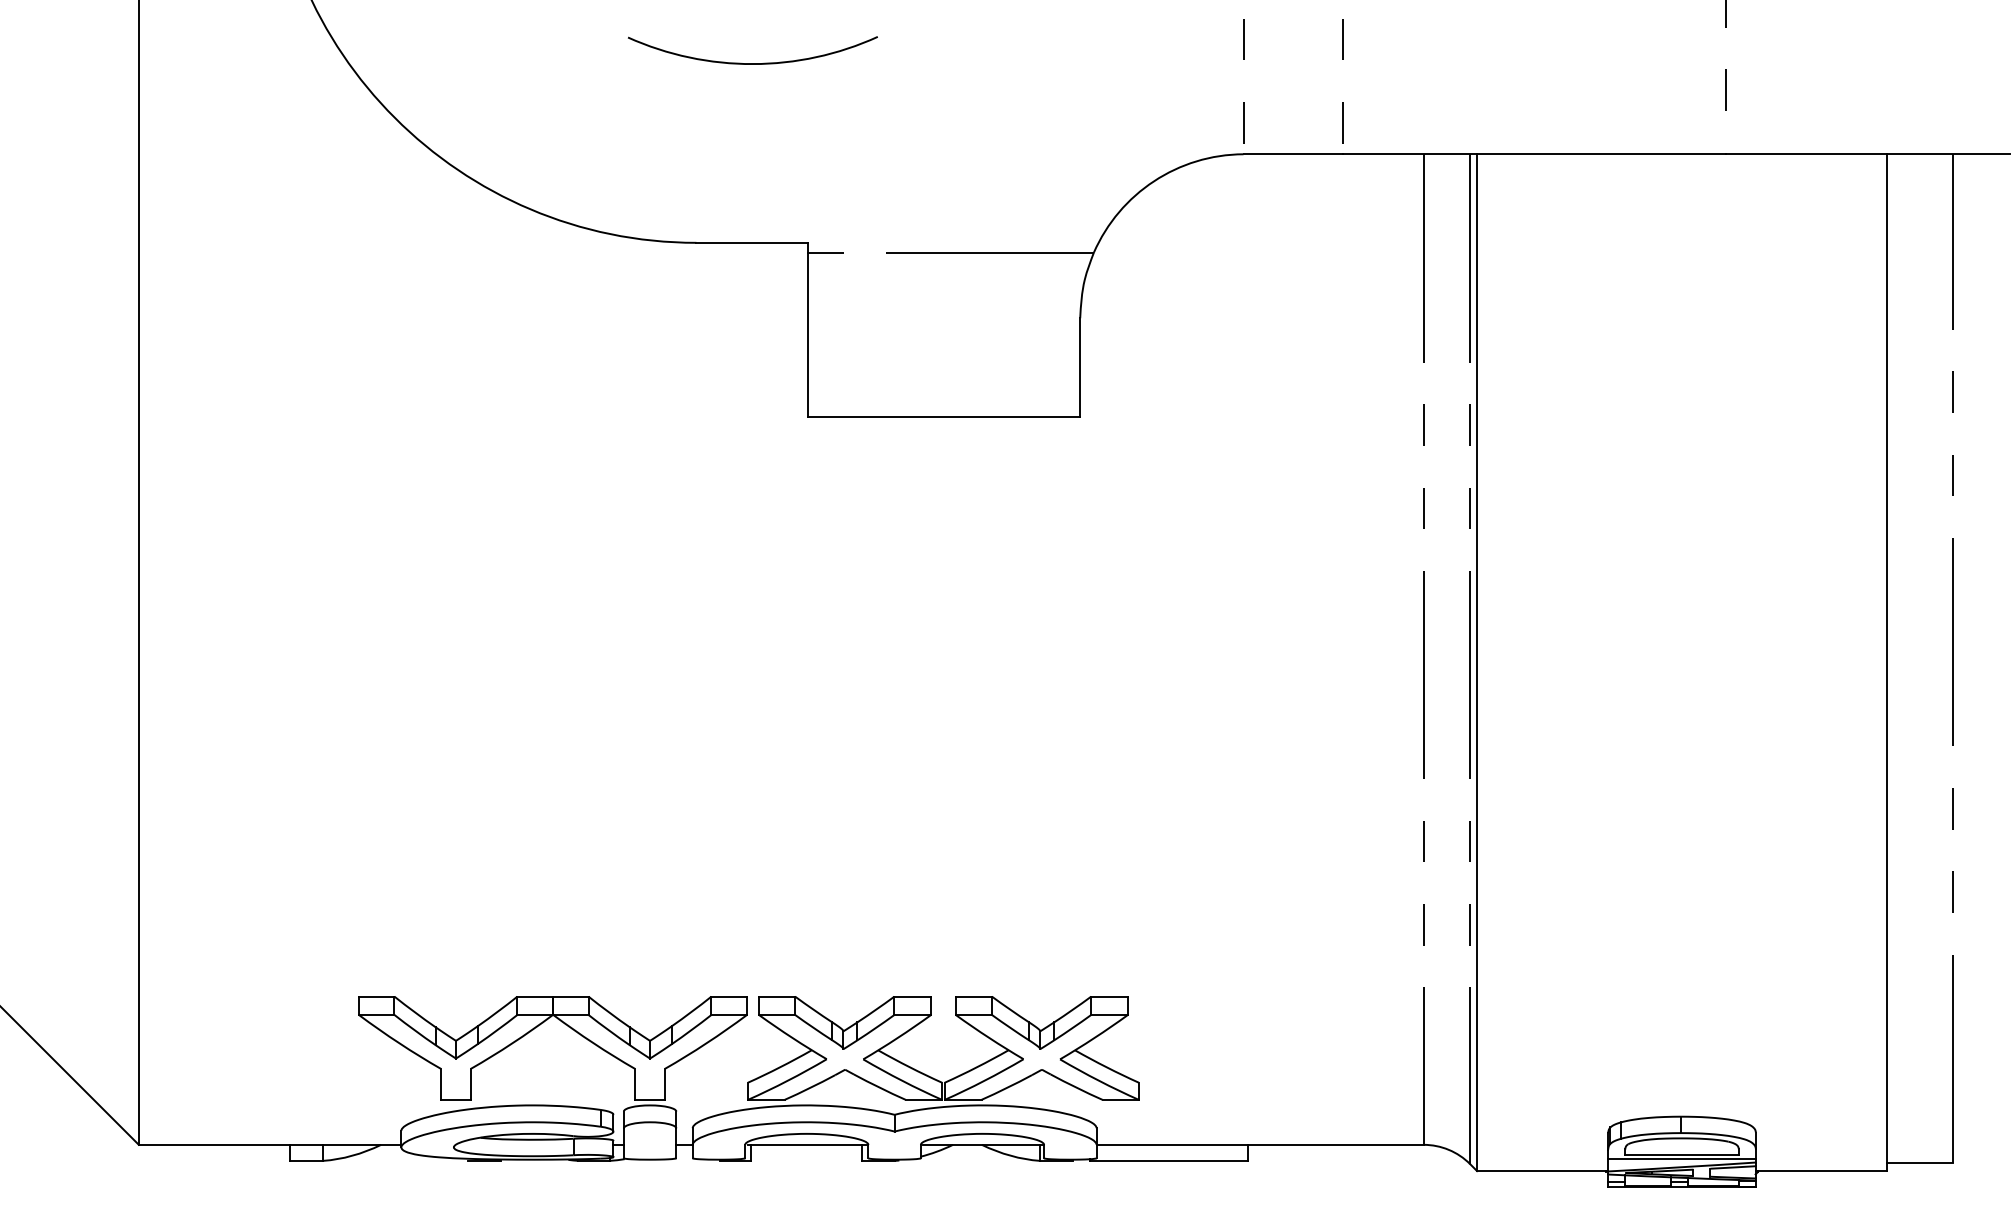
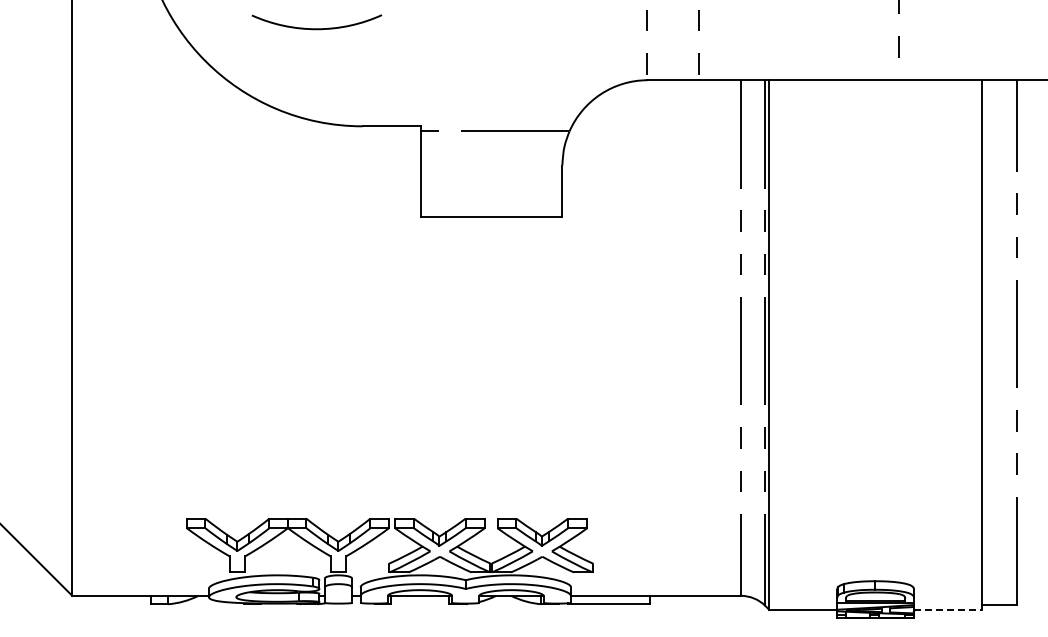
arc: (751, 62) -> (316, 28), moved
line: (1821, 1171) -> (948, 609), solid -> dashed

